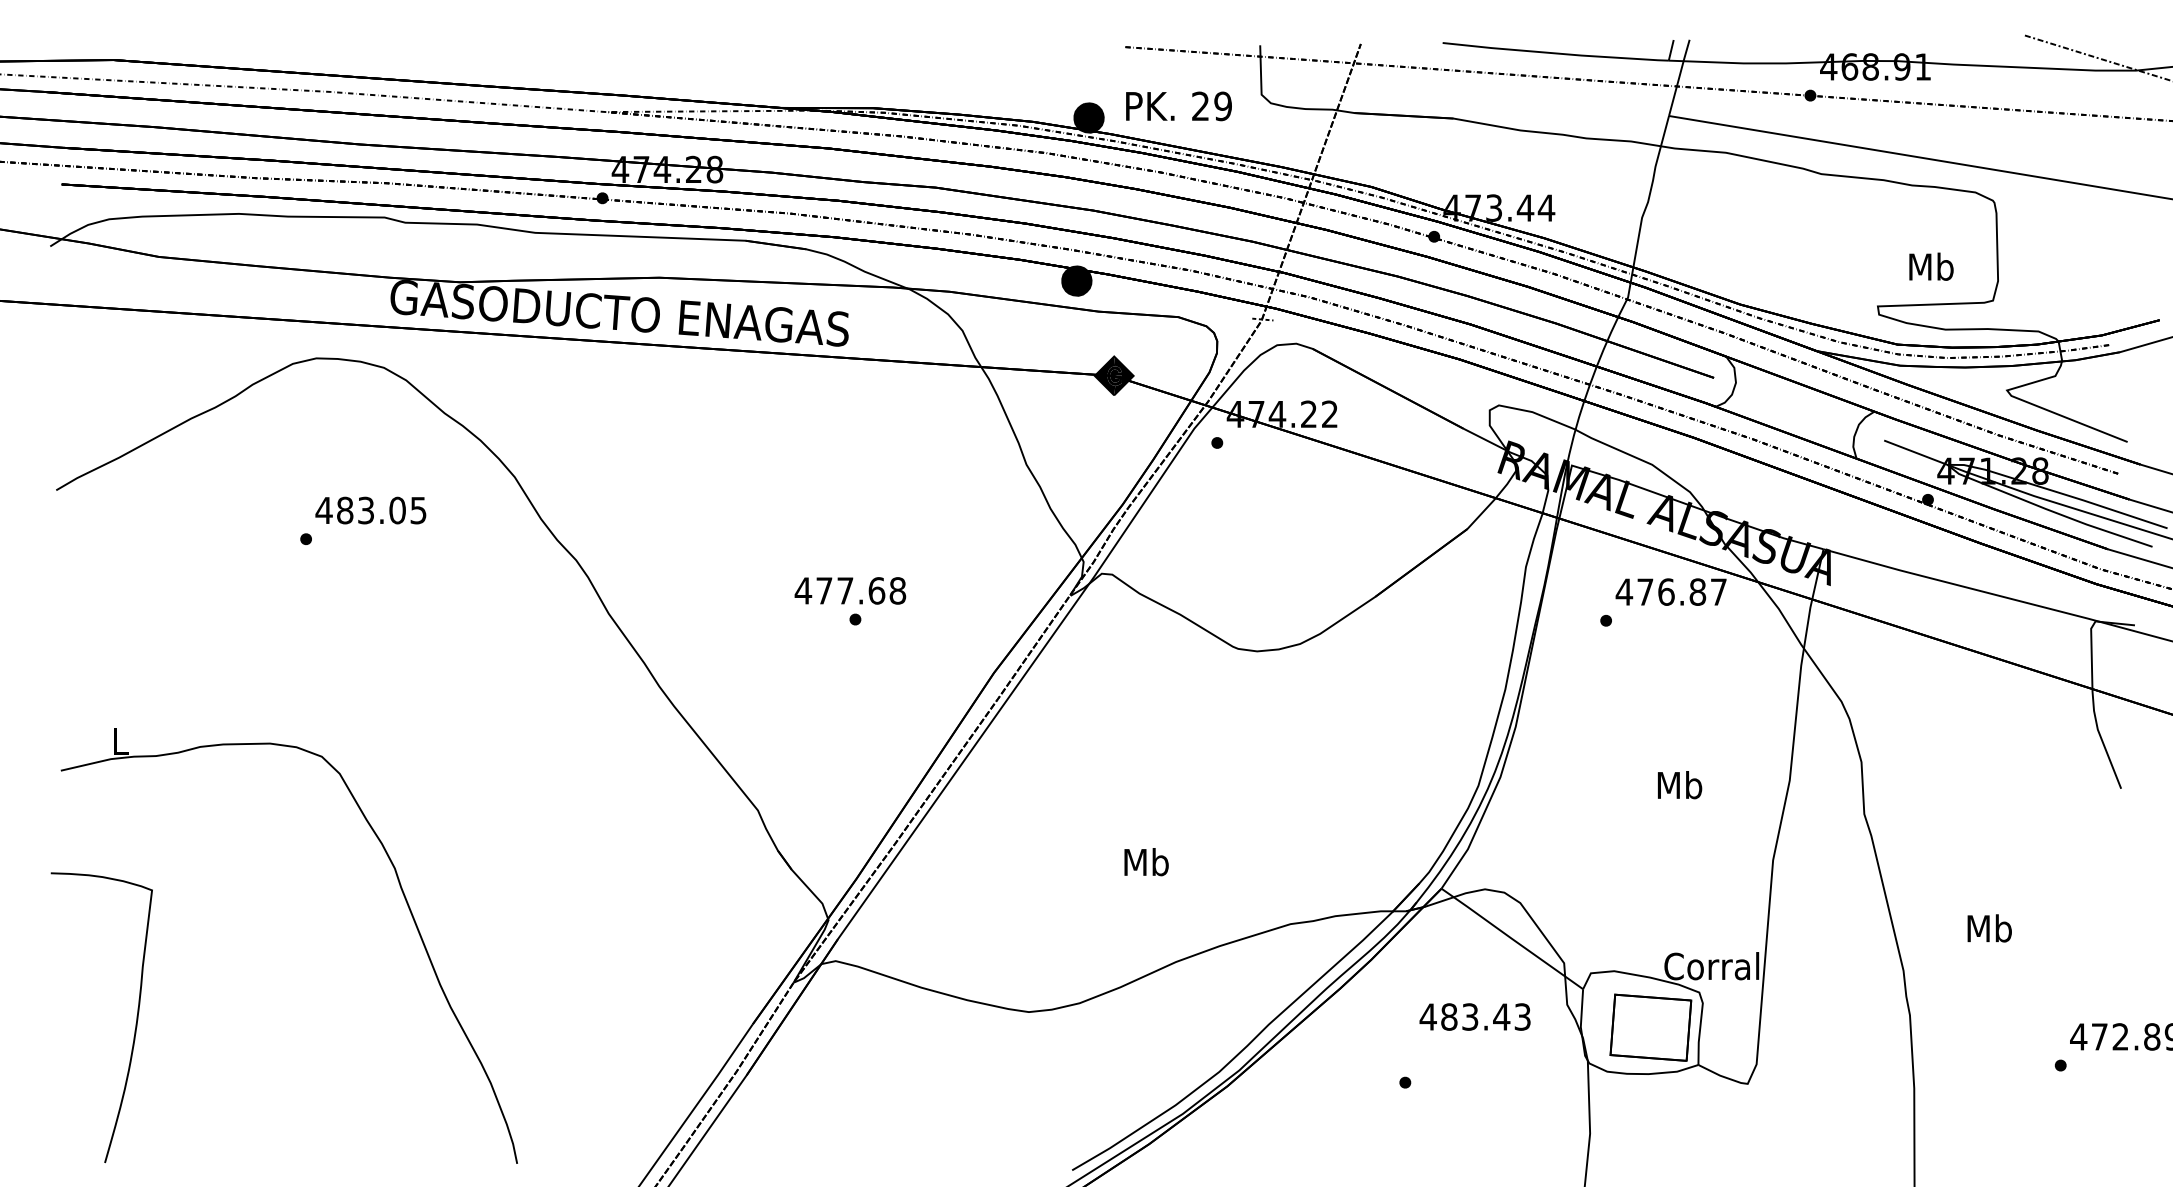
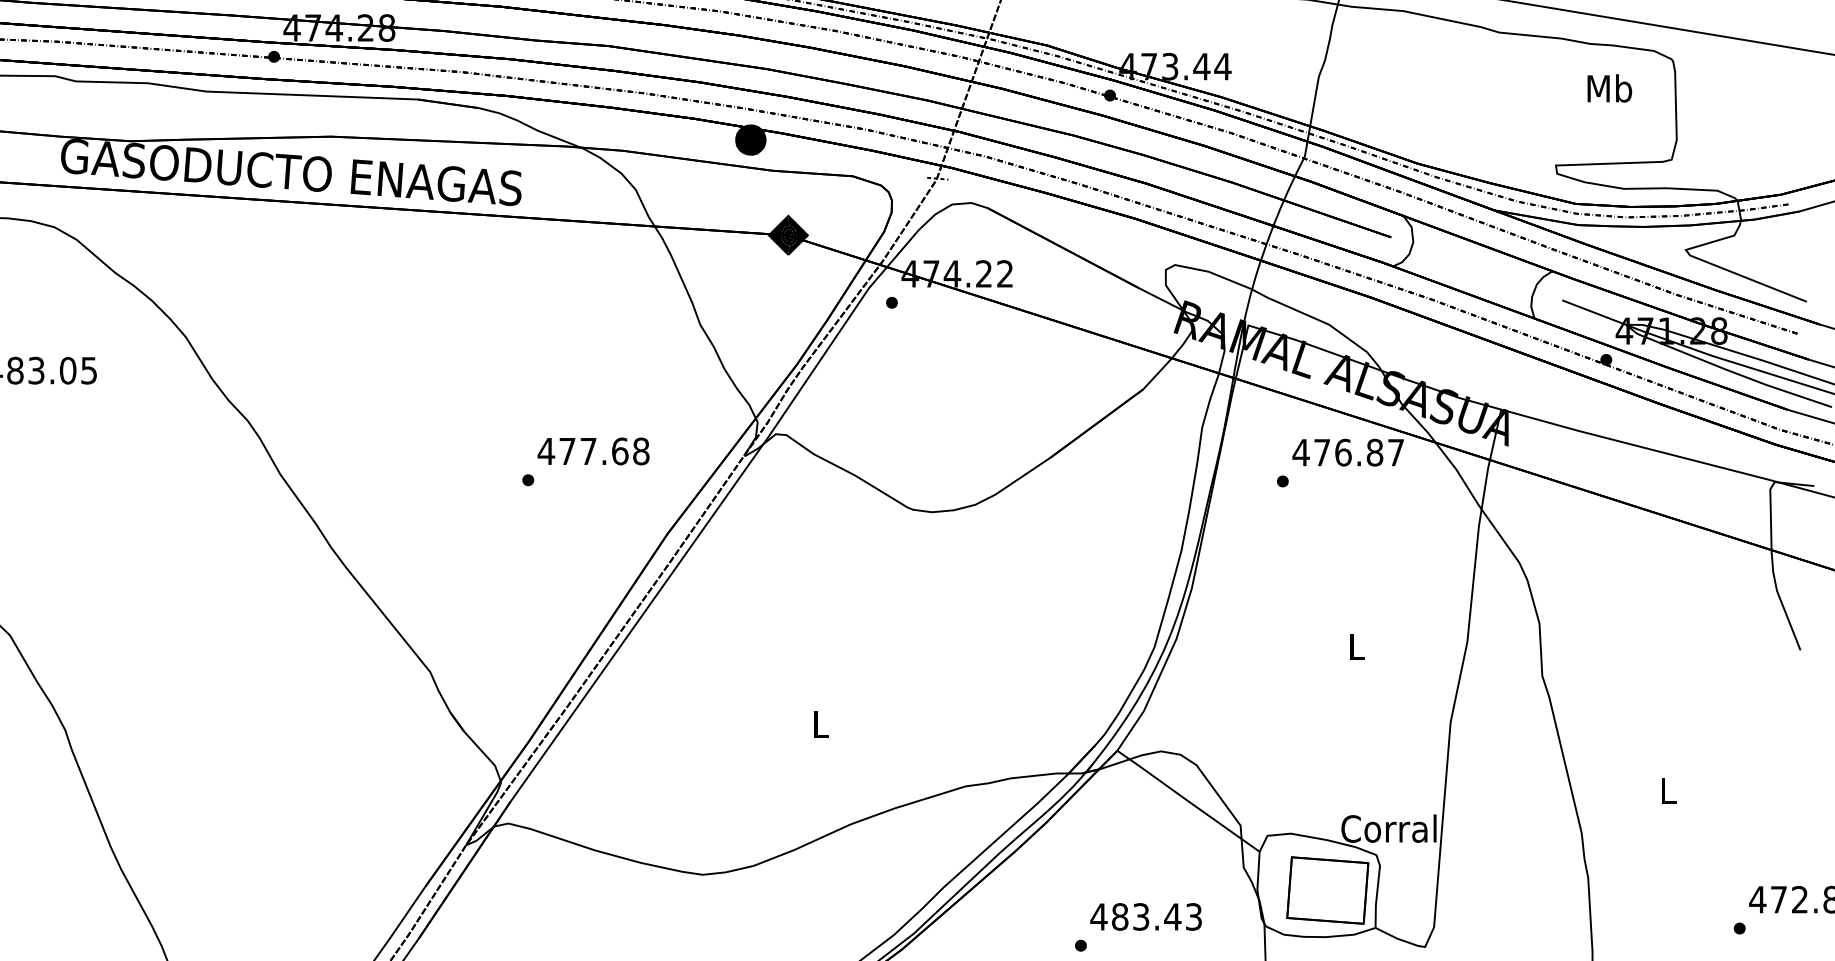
text: (1931, 266) -> (1609, 88), moved
text: (850, 590) -> (593, 451), moved
text: (1679, 785) -> (1356, 647), Mb -> L
text: (1146, 862) -> (820, 724), Mb -> L
text: (1989, 928) -> (1668, 790), Mb -> L
text: (1474, 1016) -> (1145, 916), moved

